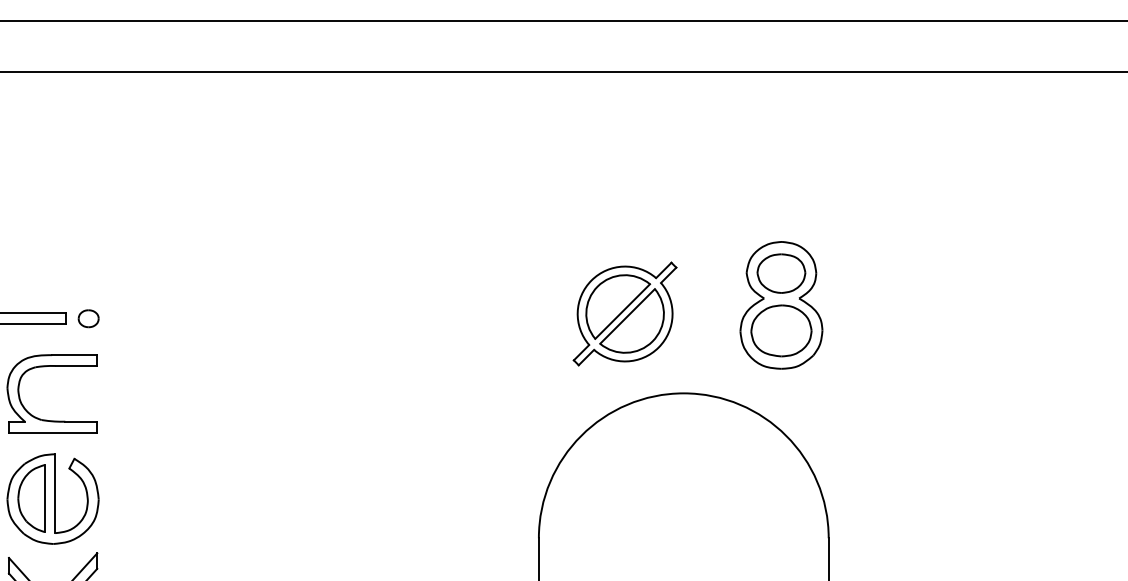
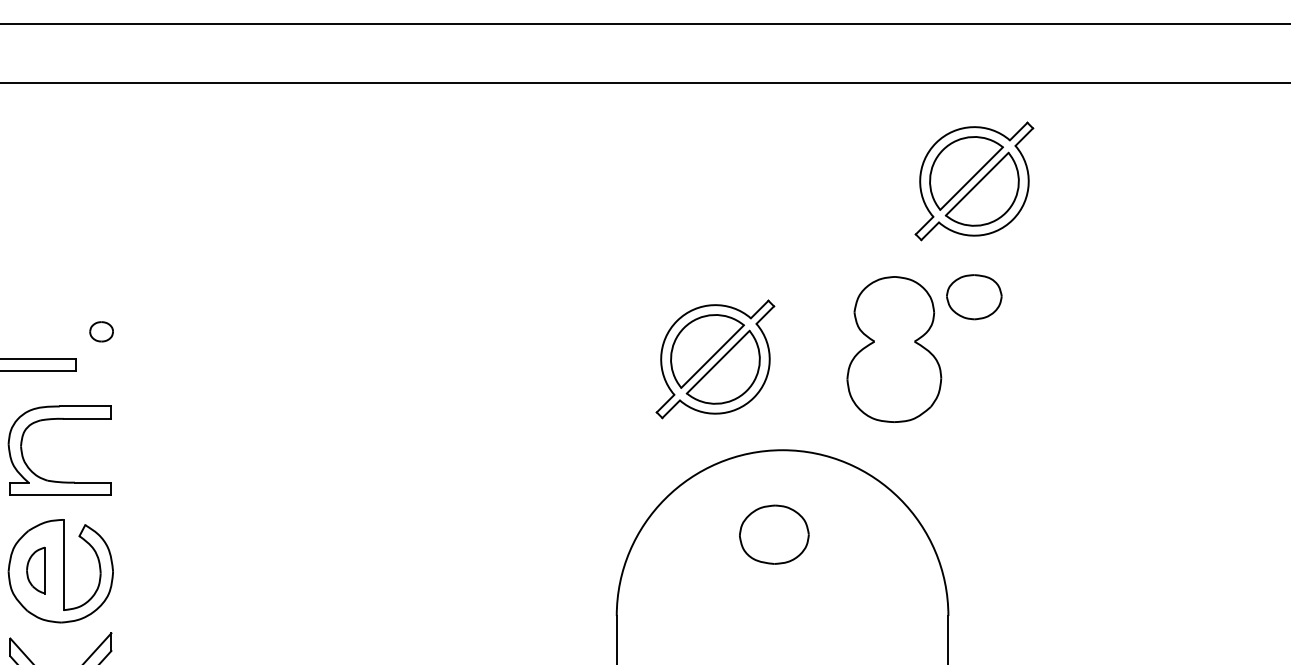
part: (851, 158) -> (974, 181), added
part: (781, 273) -> (974, 297), moved
part: (88, 318) -> (101, 331), moved
part: (781, 330) -> (774, 534), moved
part: (30, 498) -> (35, 570), size x0.6

